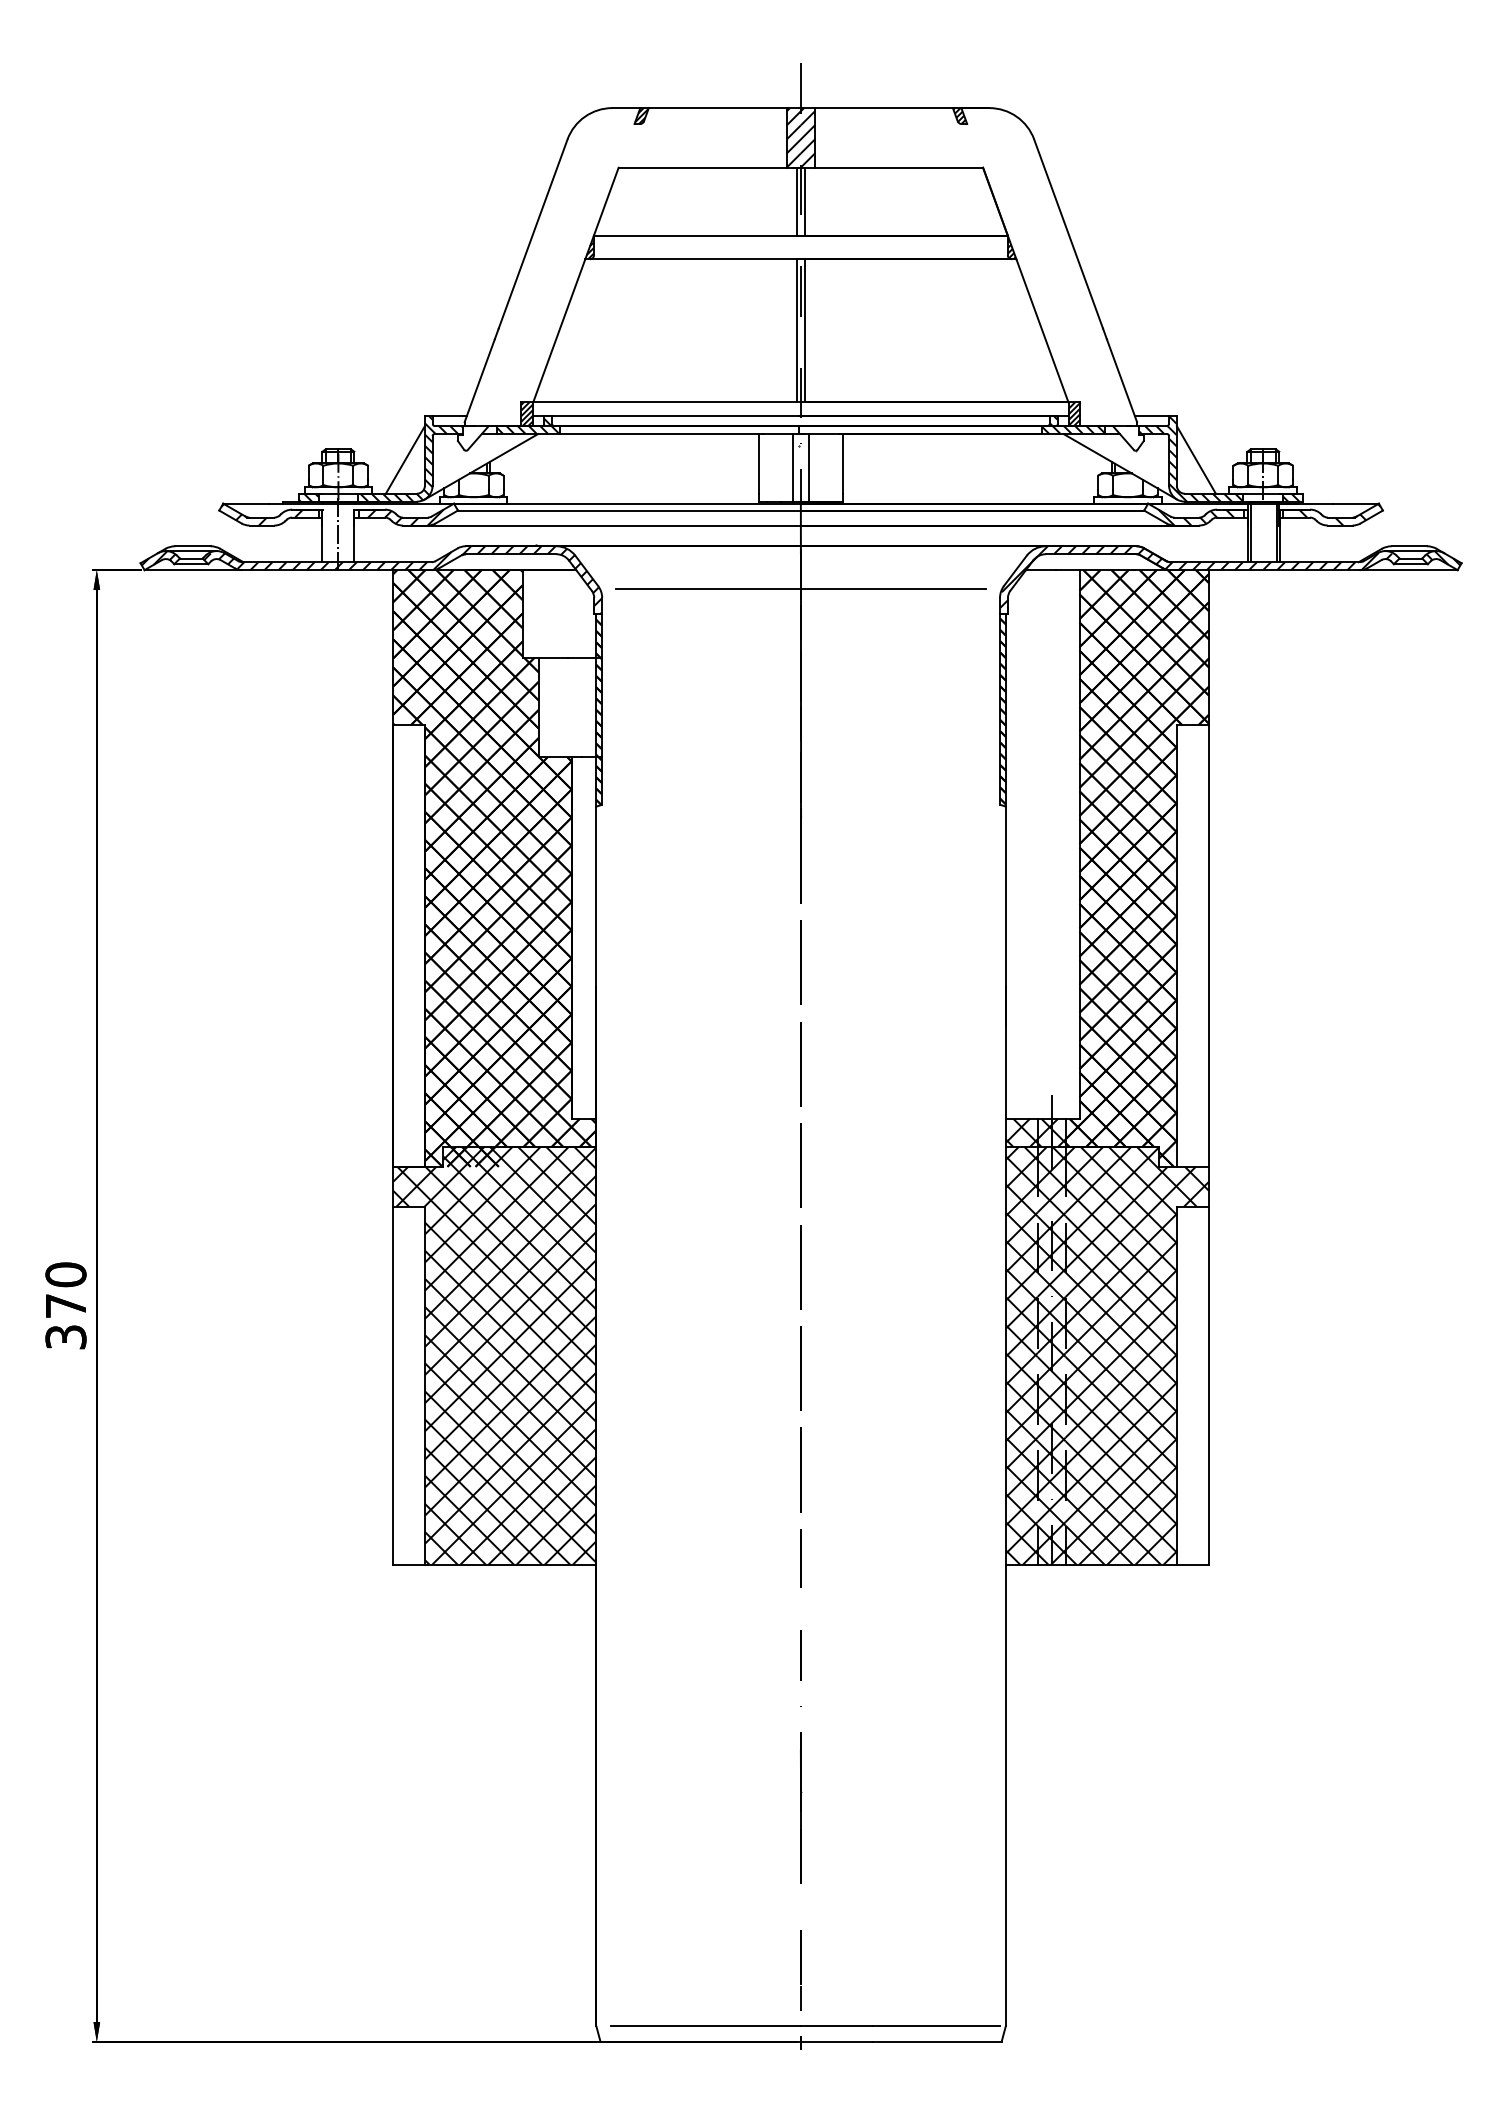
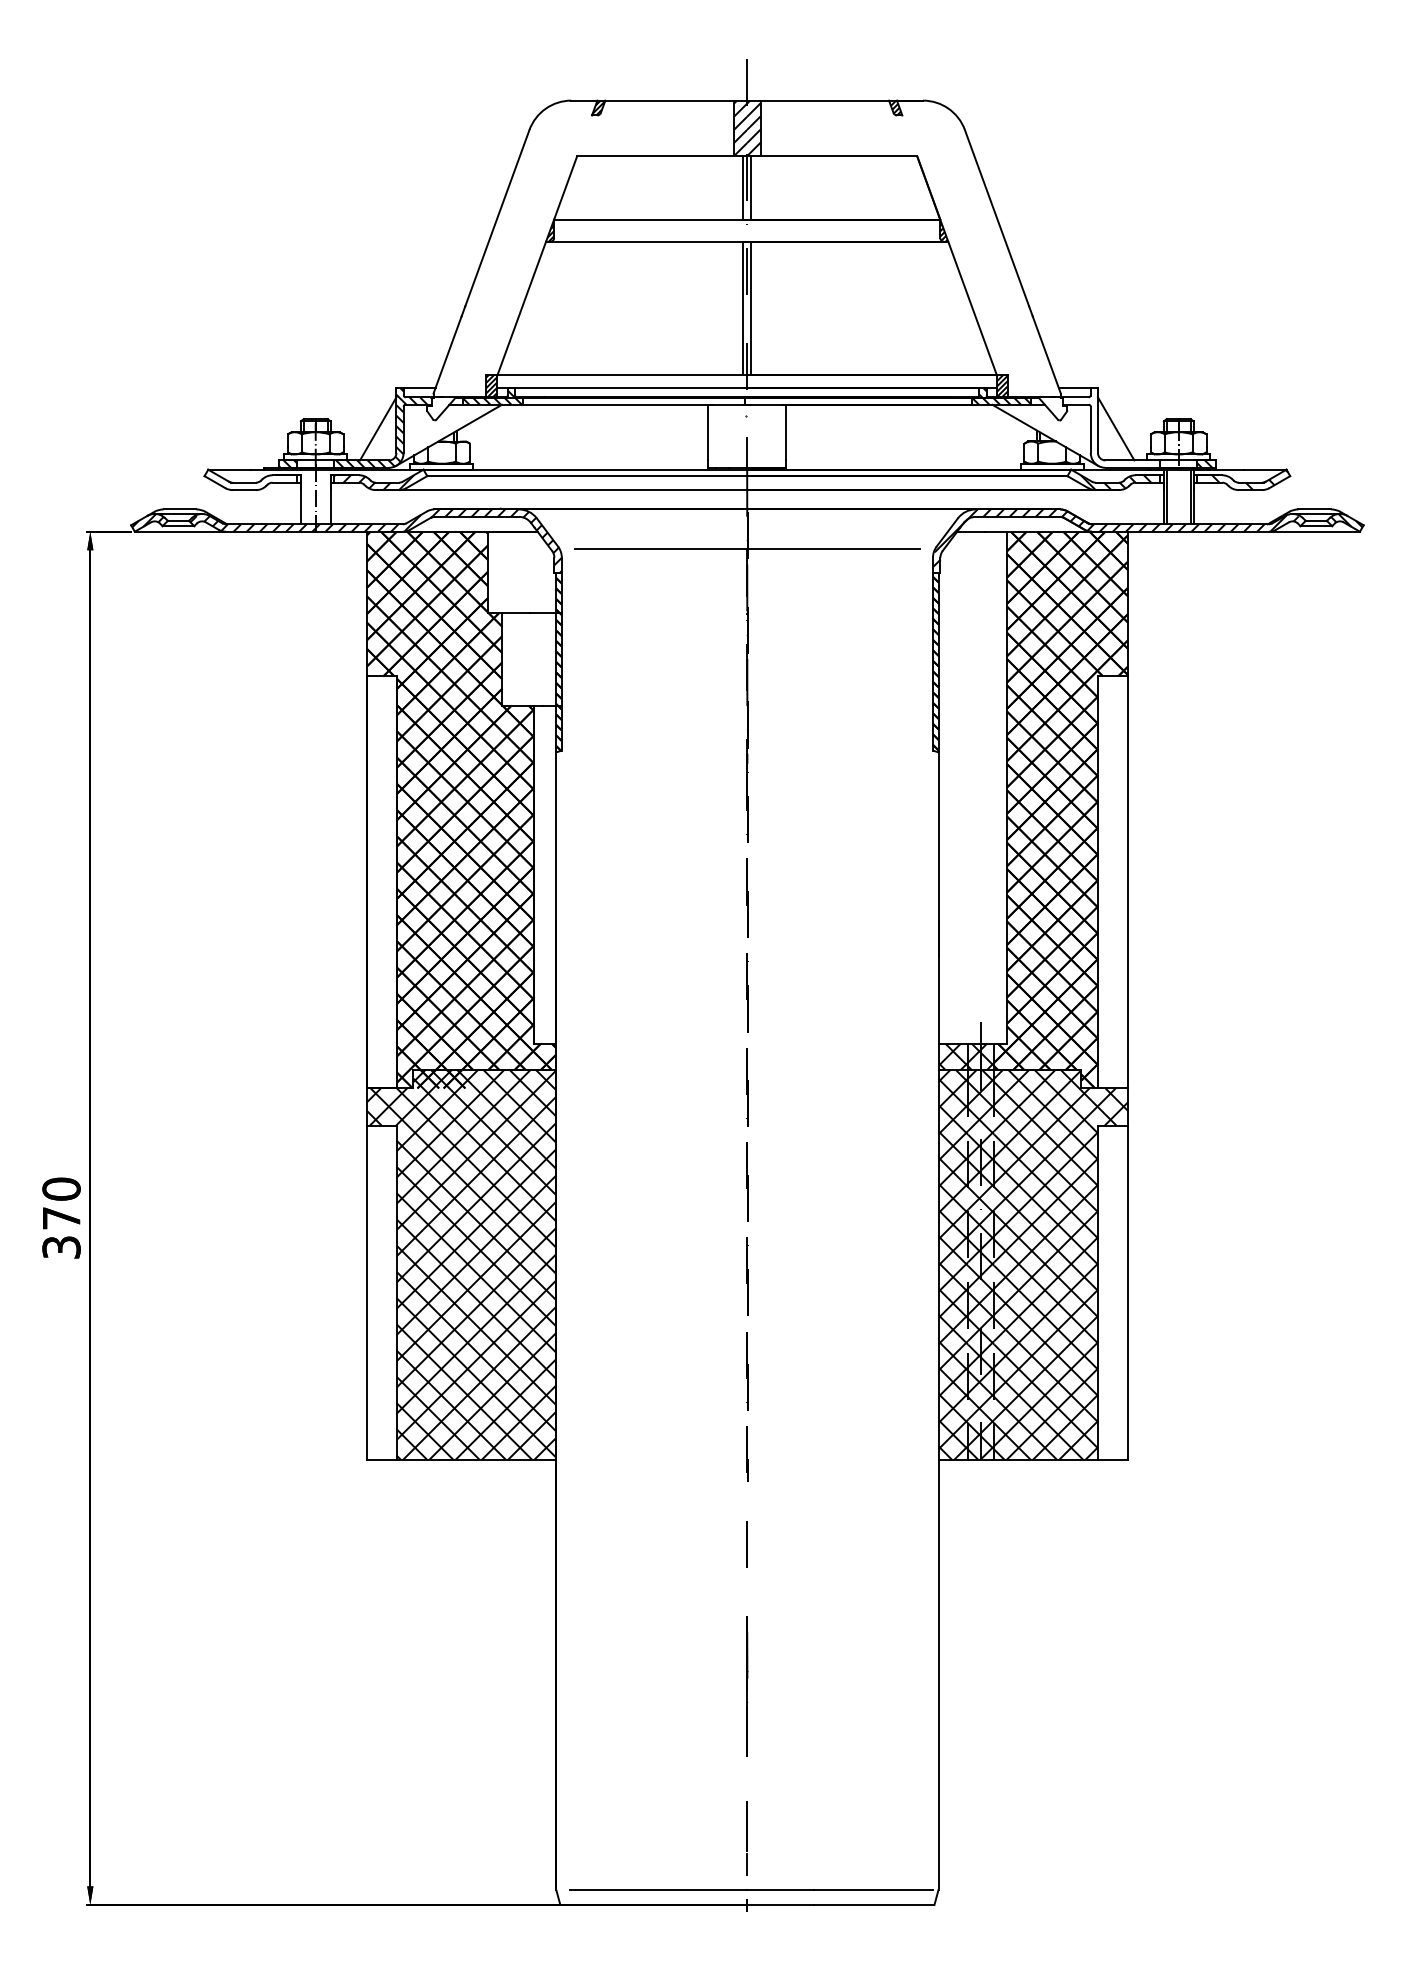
hatch: (1191, 458) -> (1111, 427), removed
line: (793, 467) -> (740, 435), removed
line: (809, 467) -> (755, 435), removed
hatch: (262, 514) -> (244, 479), removed

